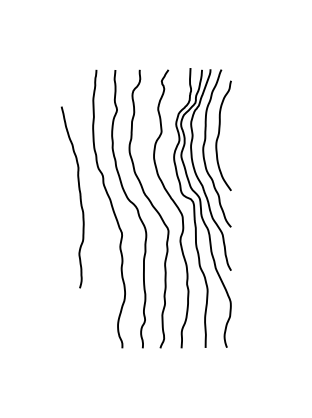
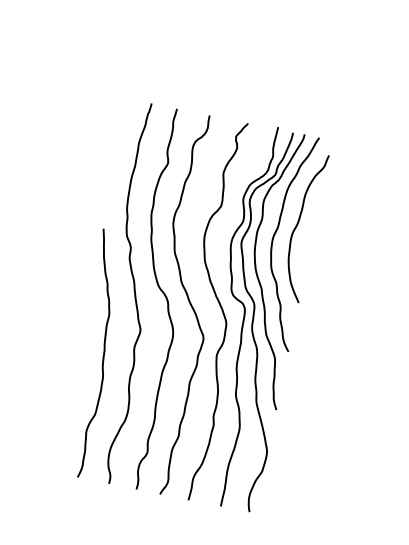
curve: (79, 197) -> (102, 355), moved

